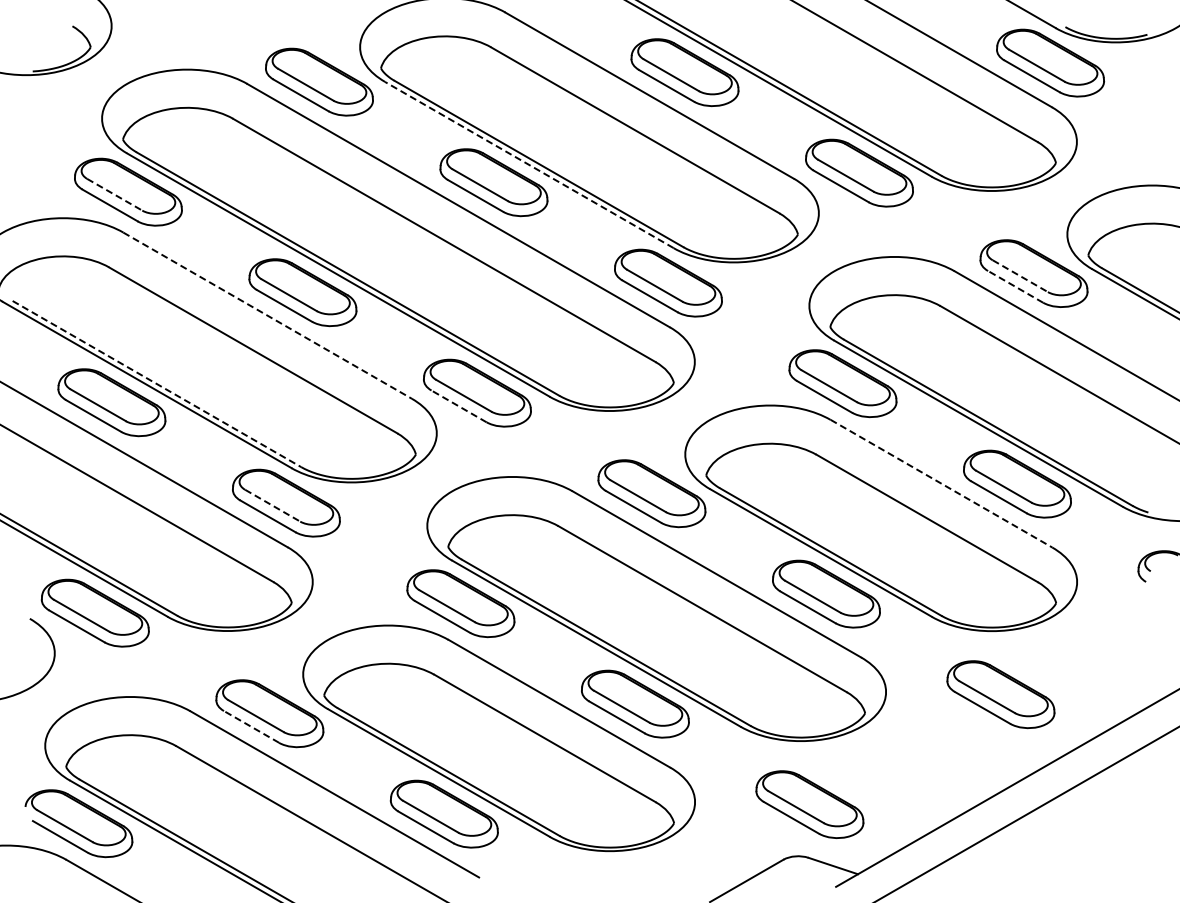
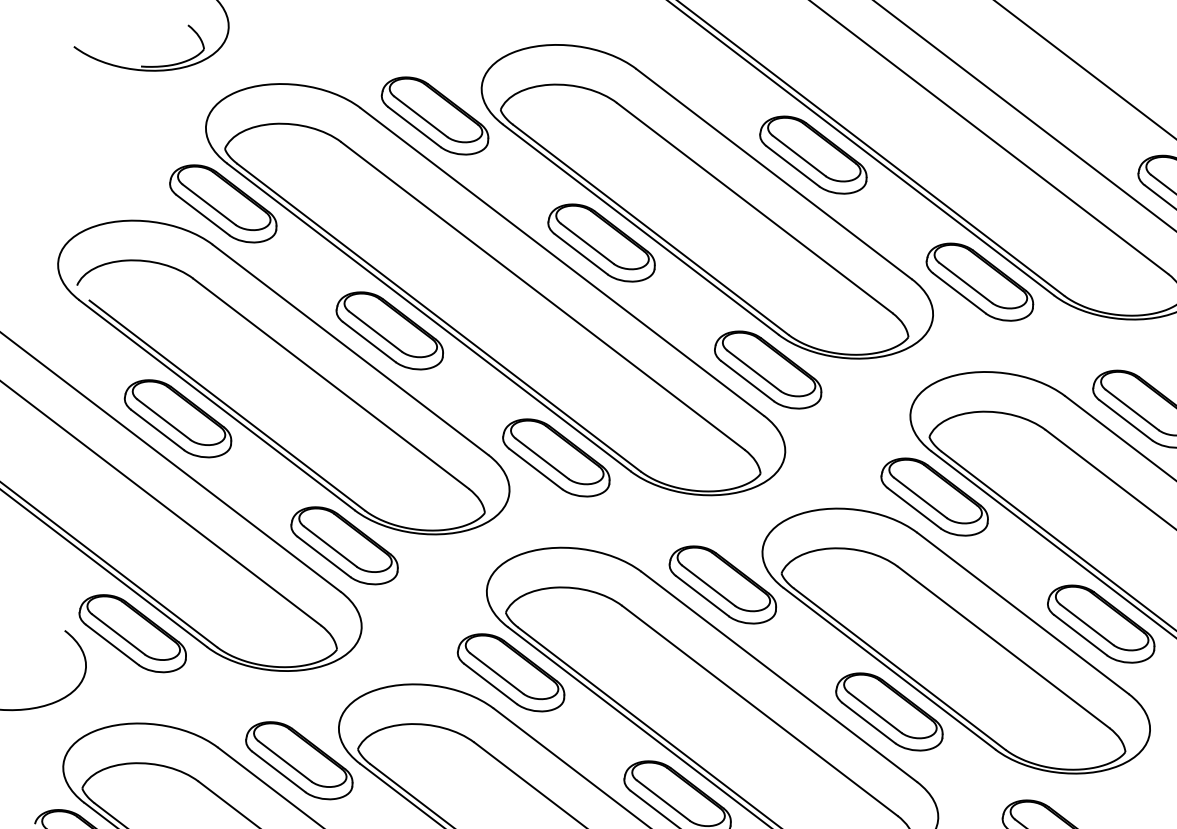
line: (528, 164) -> (639, 228), dashed -> solid
line: (114, 194) -> (208, 204), dashed -> solid
line: (1020, 276) -> (1132, 410), dashed -> solid
line: (1015, 286) -> (1125, 419), dashed -> solid
line: (268, 315) -> (351, 349), dashed -> solid
line: (157, 384) -> (227, 406), dashed -> solid
line: (459, 406) -> (536, 469), dashed -> solid
line: (941, 483) -> (1023, 613), dashed -> solid
line: (272, 505) -> (330, 546), dashed -> solid
line: (251, 726) -> (278, 771), dashed -> solid

